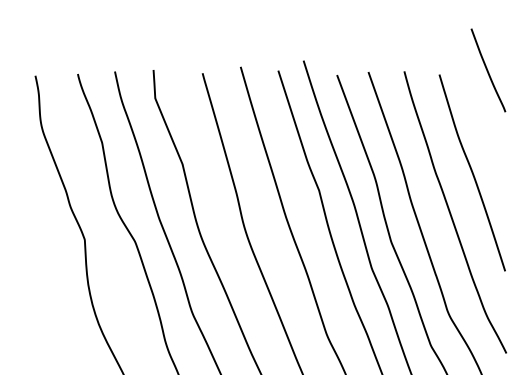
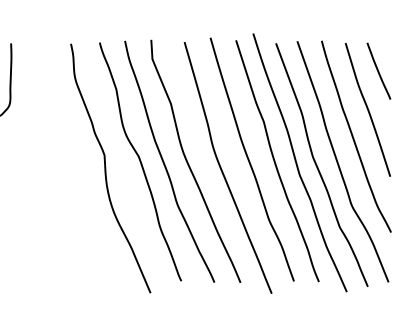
line: (487, 69) -> (378, 70), moved

